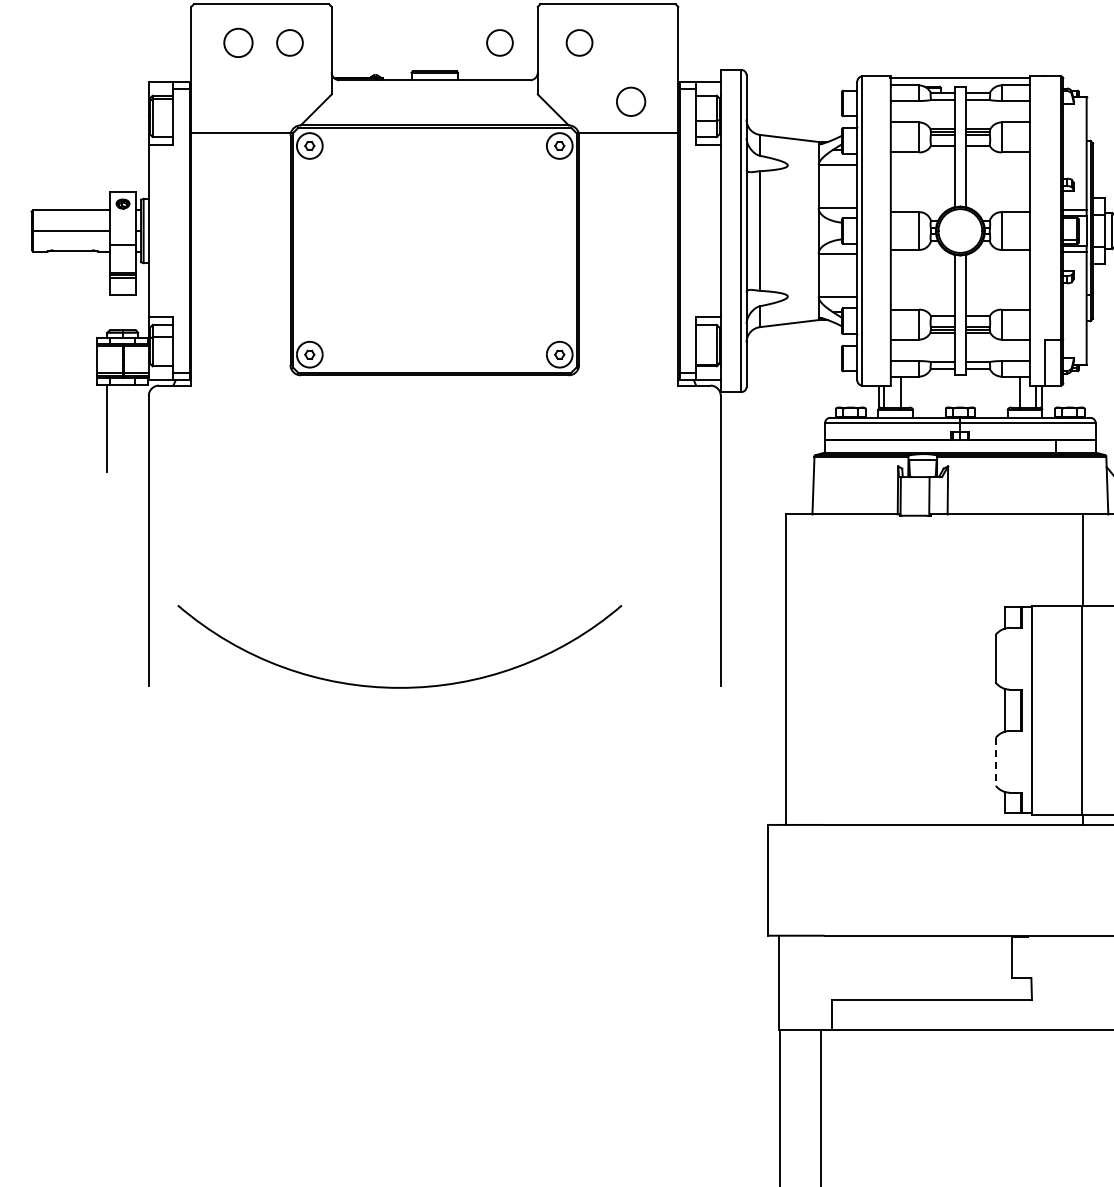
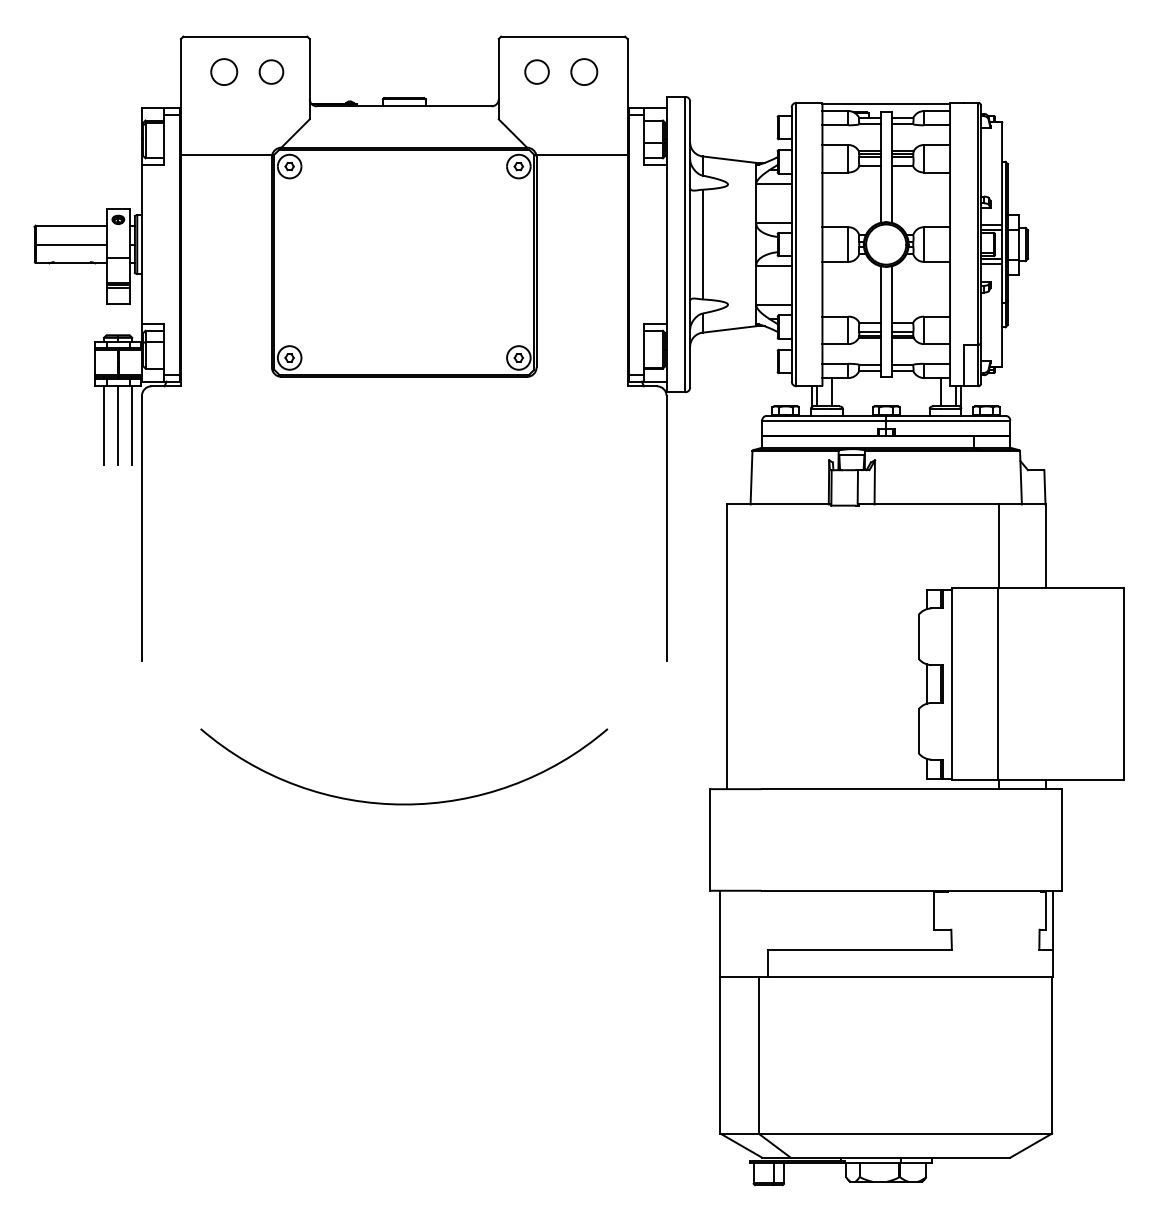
circle: (499, 42) -> (463, 71), removed
part: (631, 101) -> (584, 71), moved
line: (123, 428) -> (118, 425), added
line: (138, 428) -> (132, 425), added
arc: (400, 686) -> (404, 803), moved
line: (995, 762) -> (918, 731), dashed -> solid

